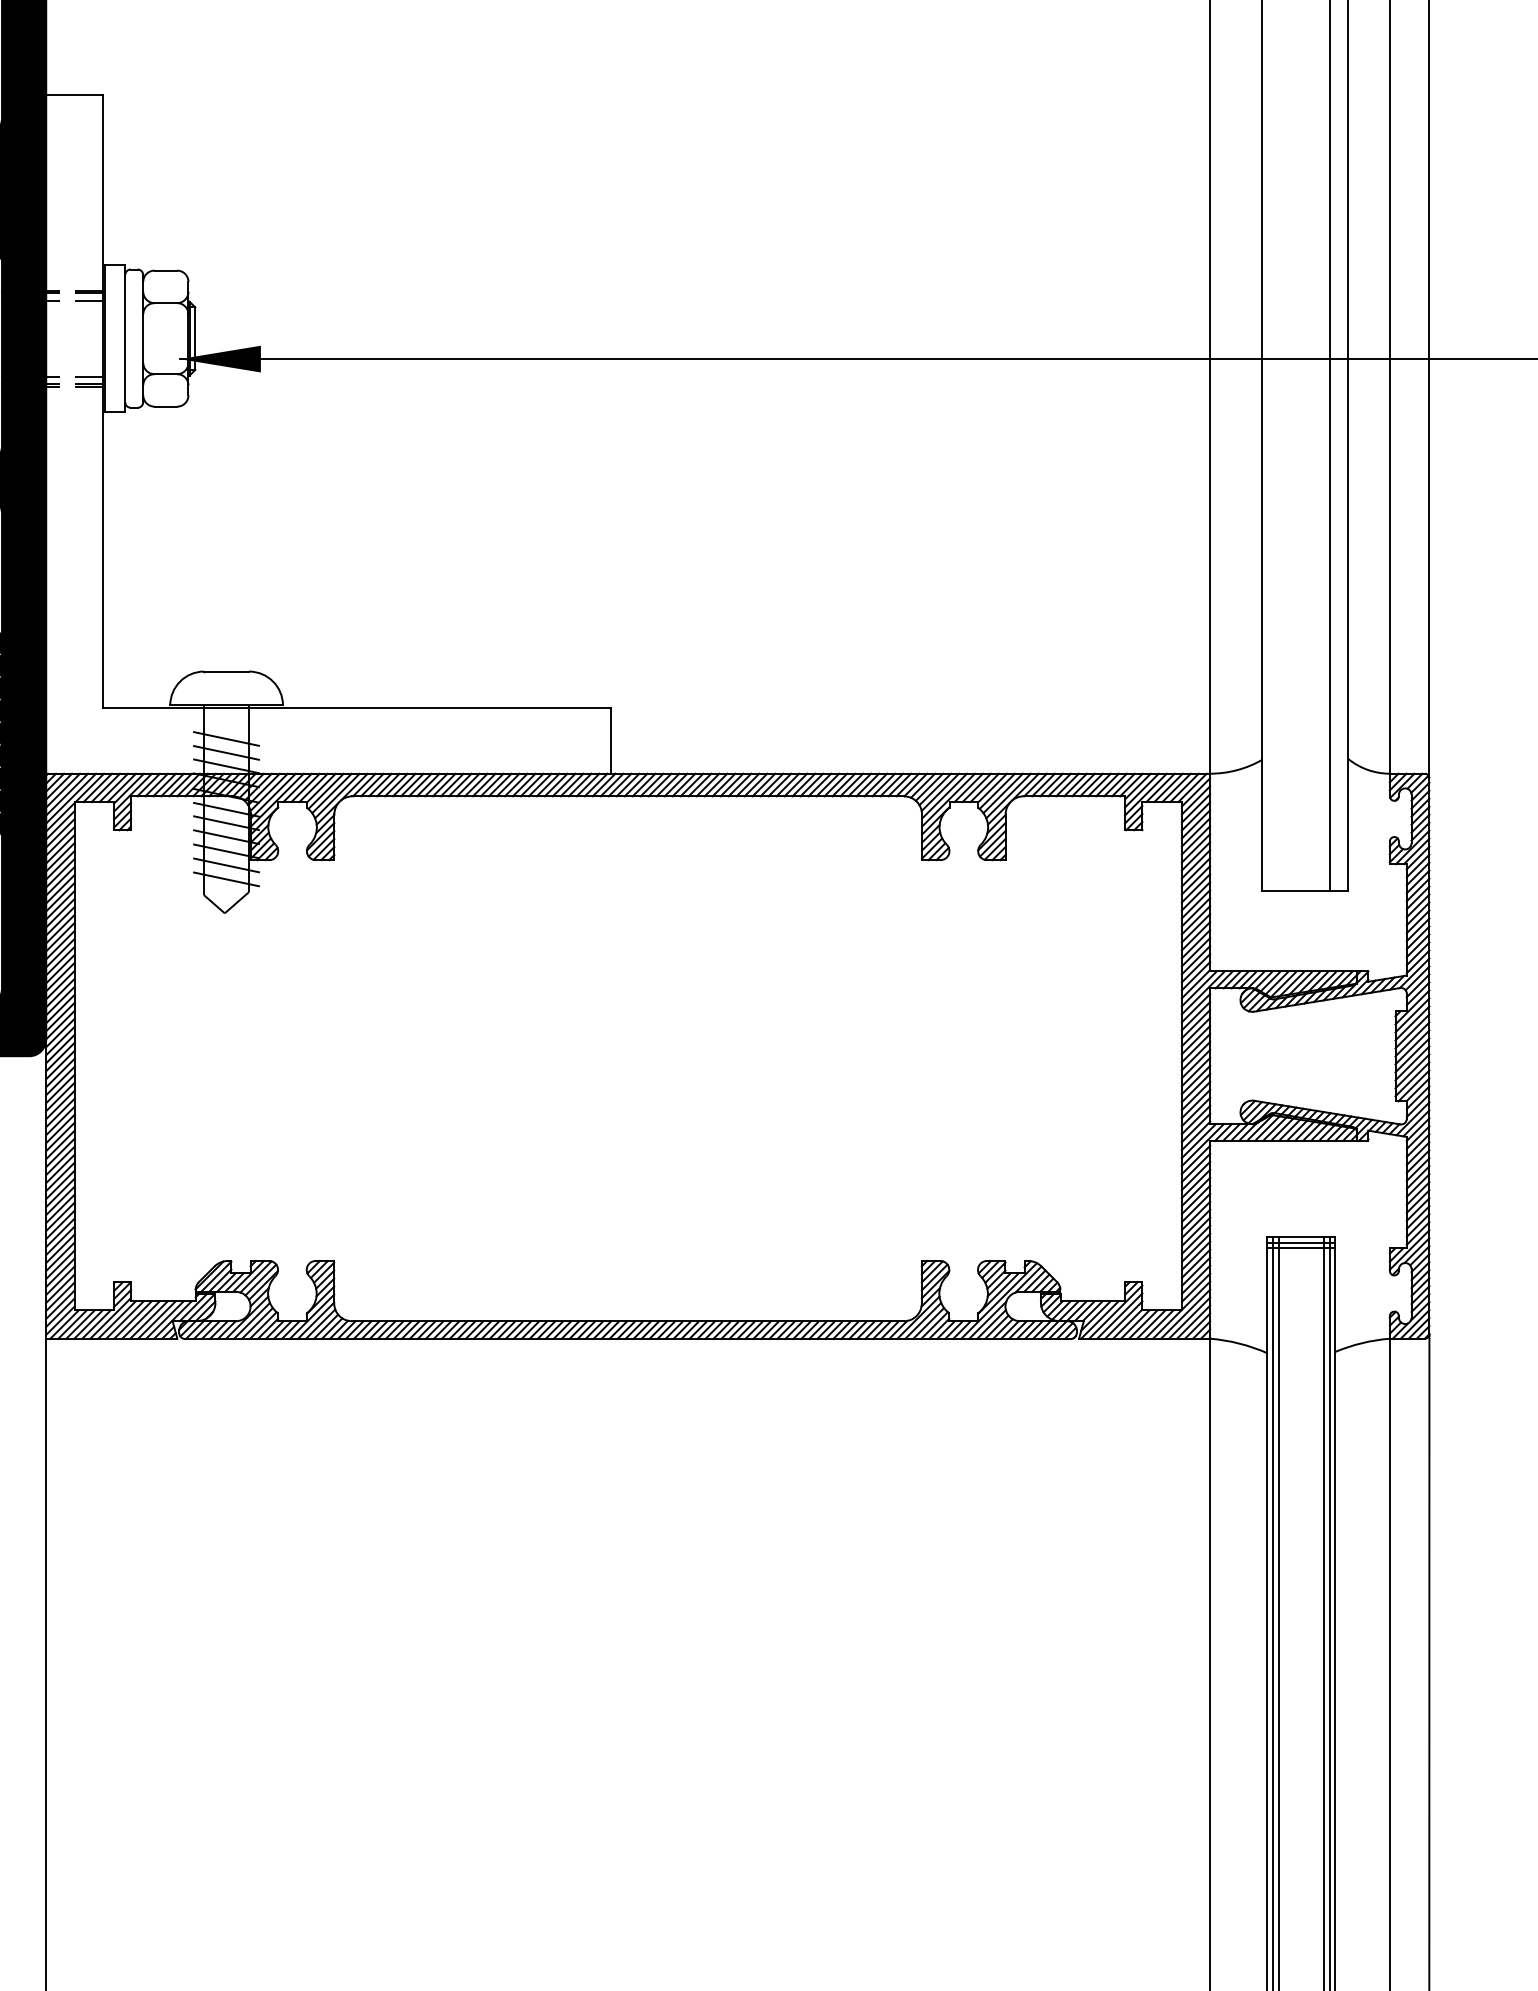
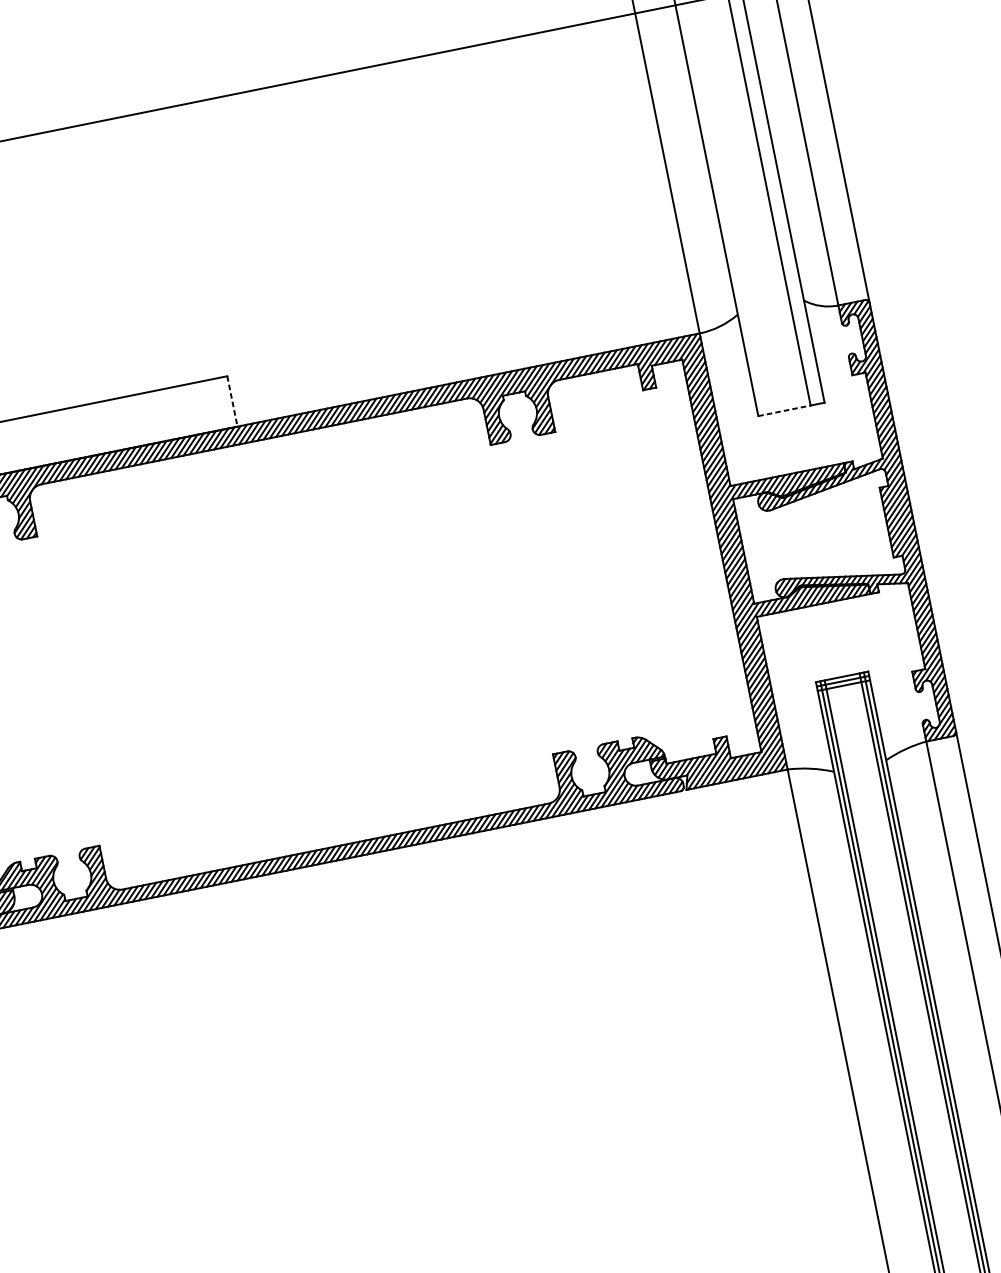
line: (611, 741) -> (232, 401), solid -> dashed
line: (1296, 891) -> (784, 410), solid -> dashed

